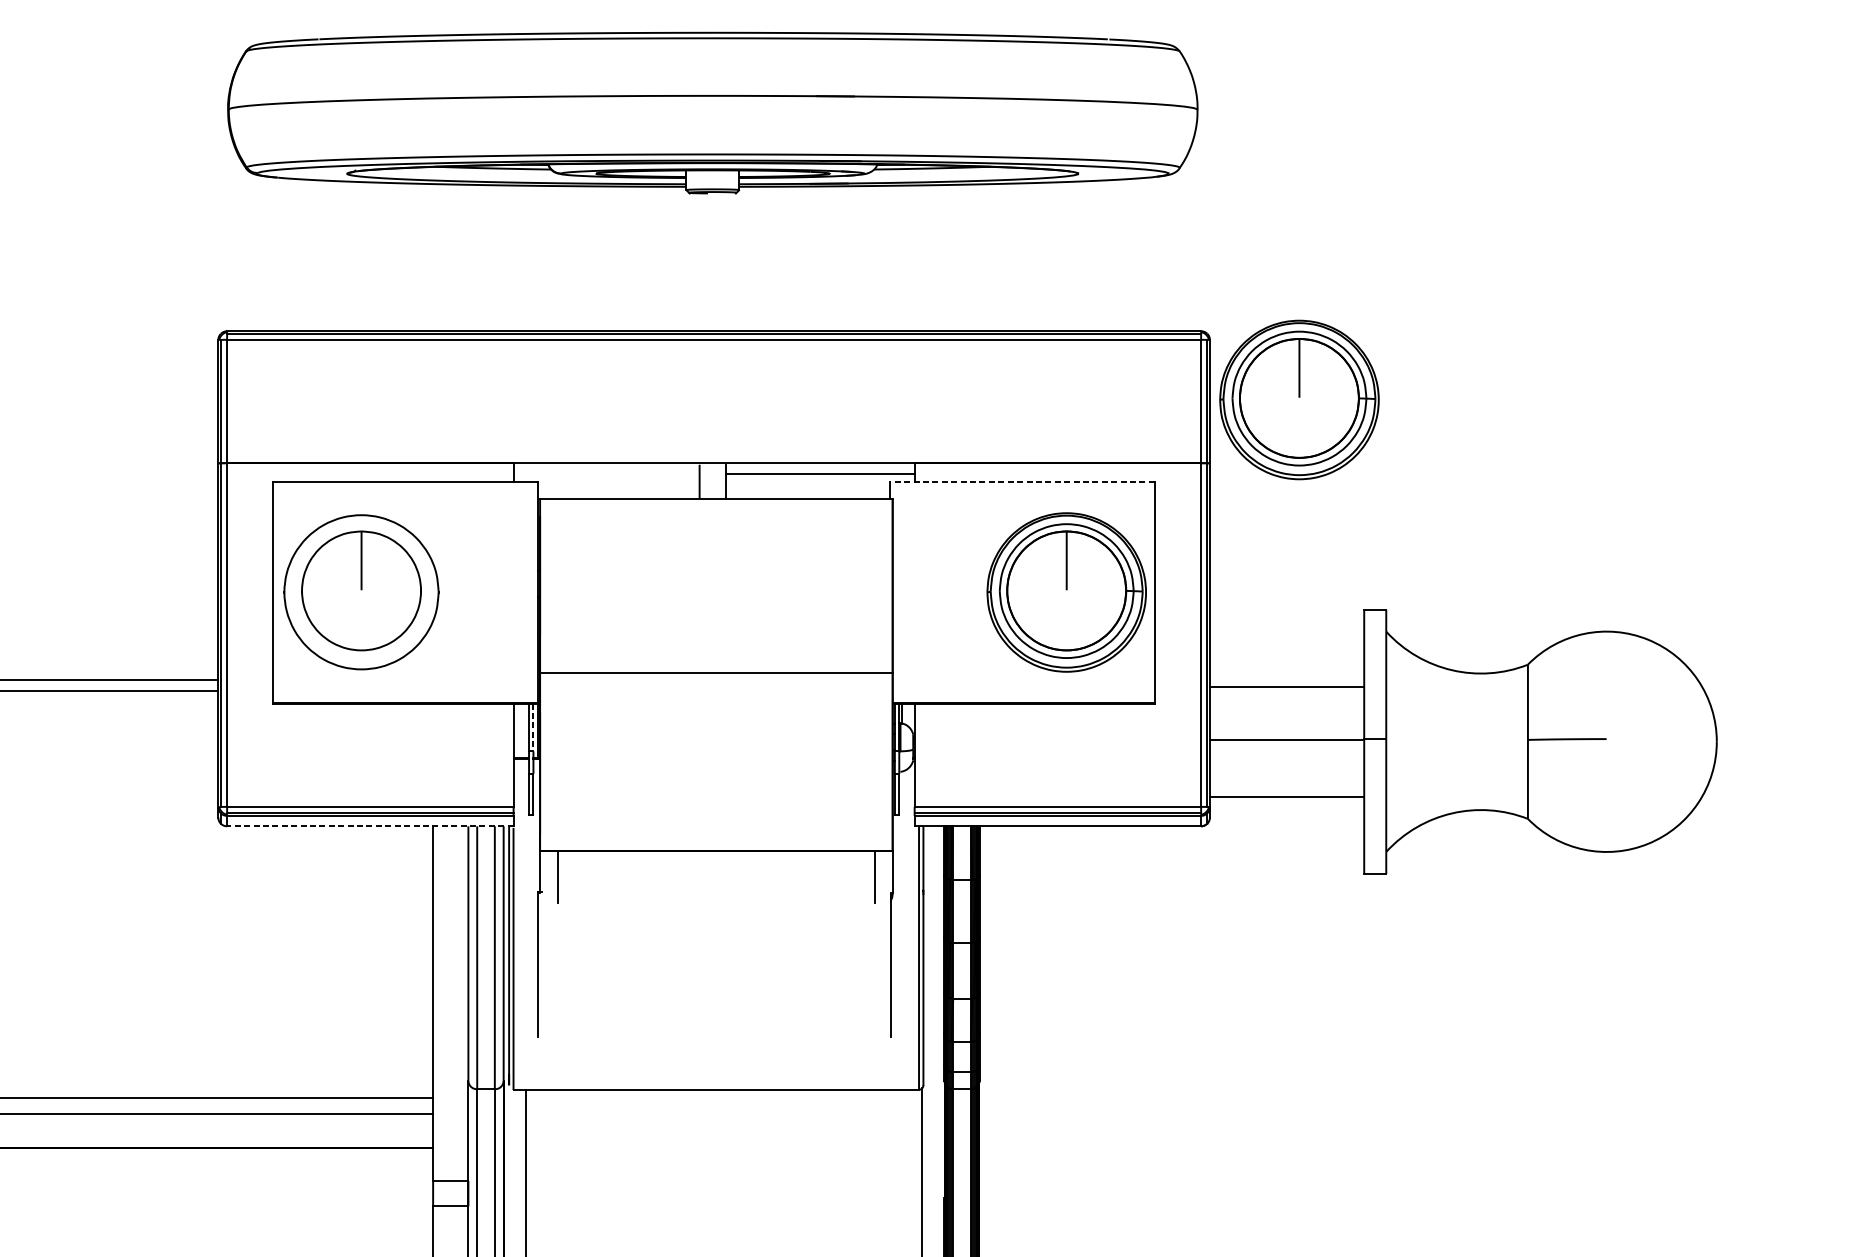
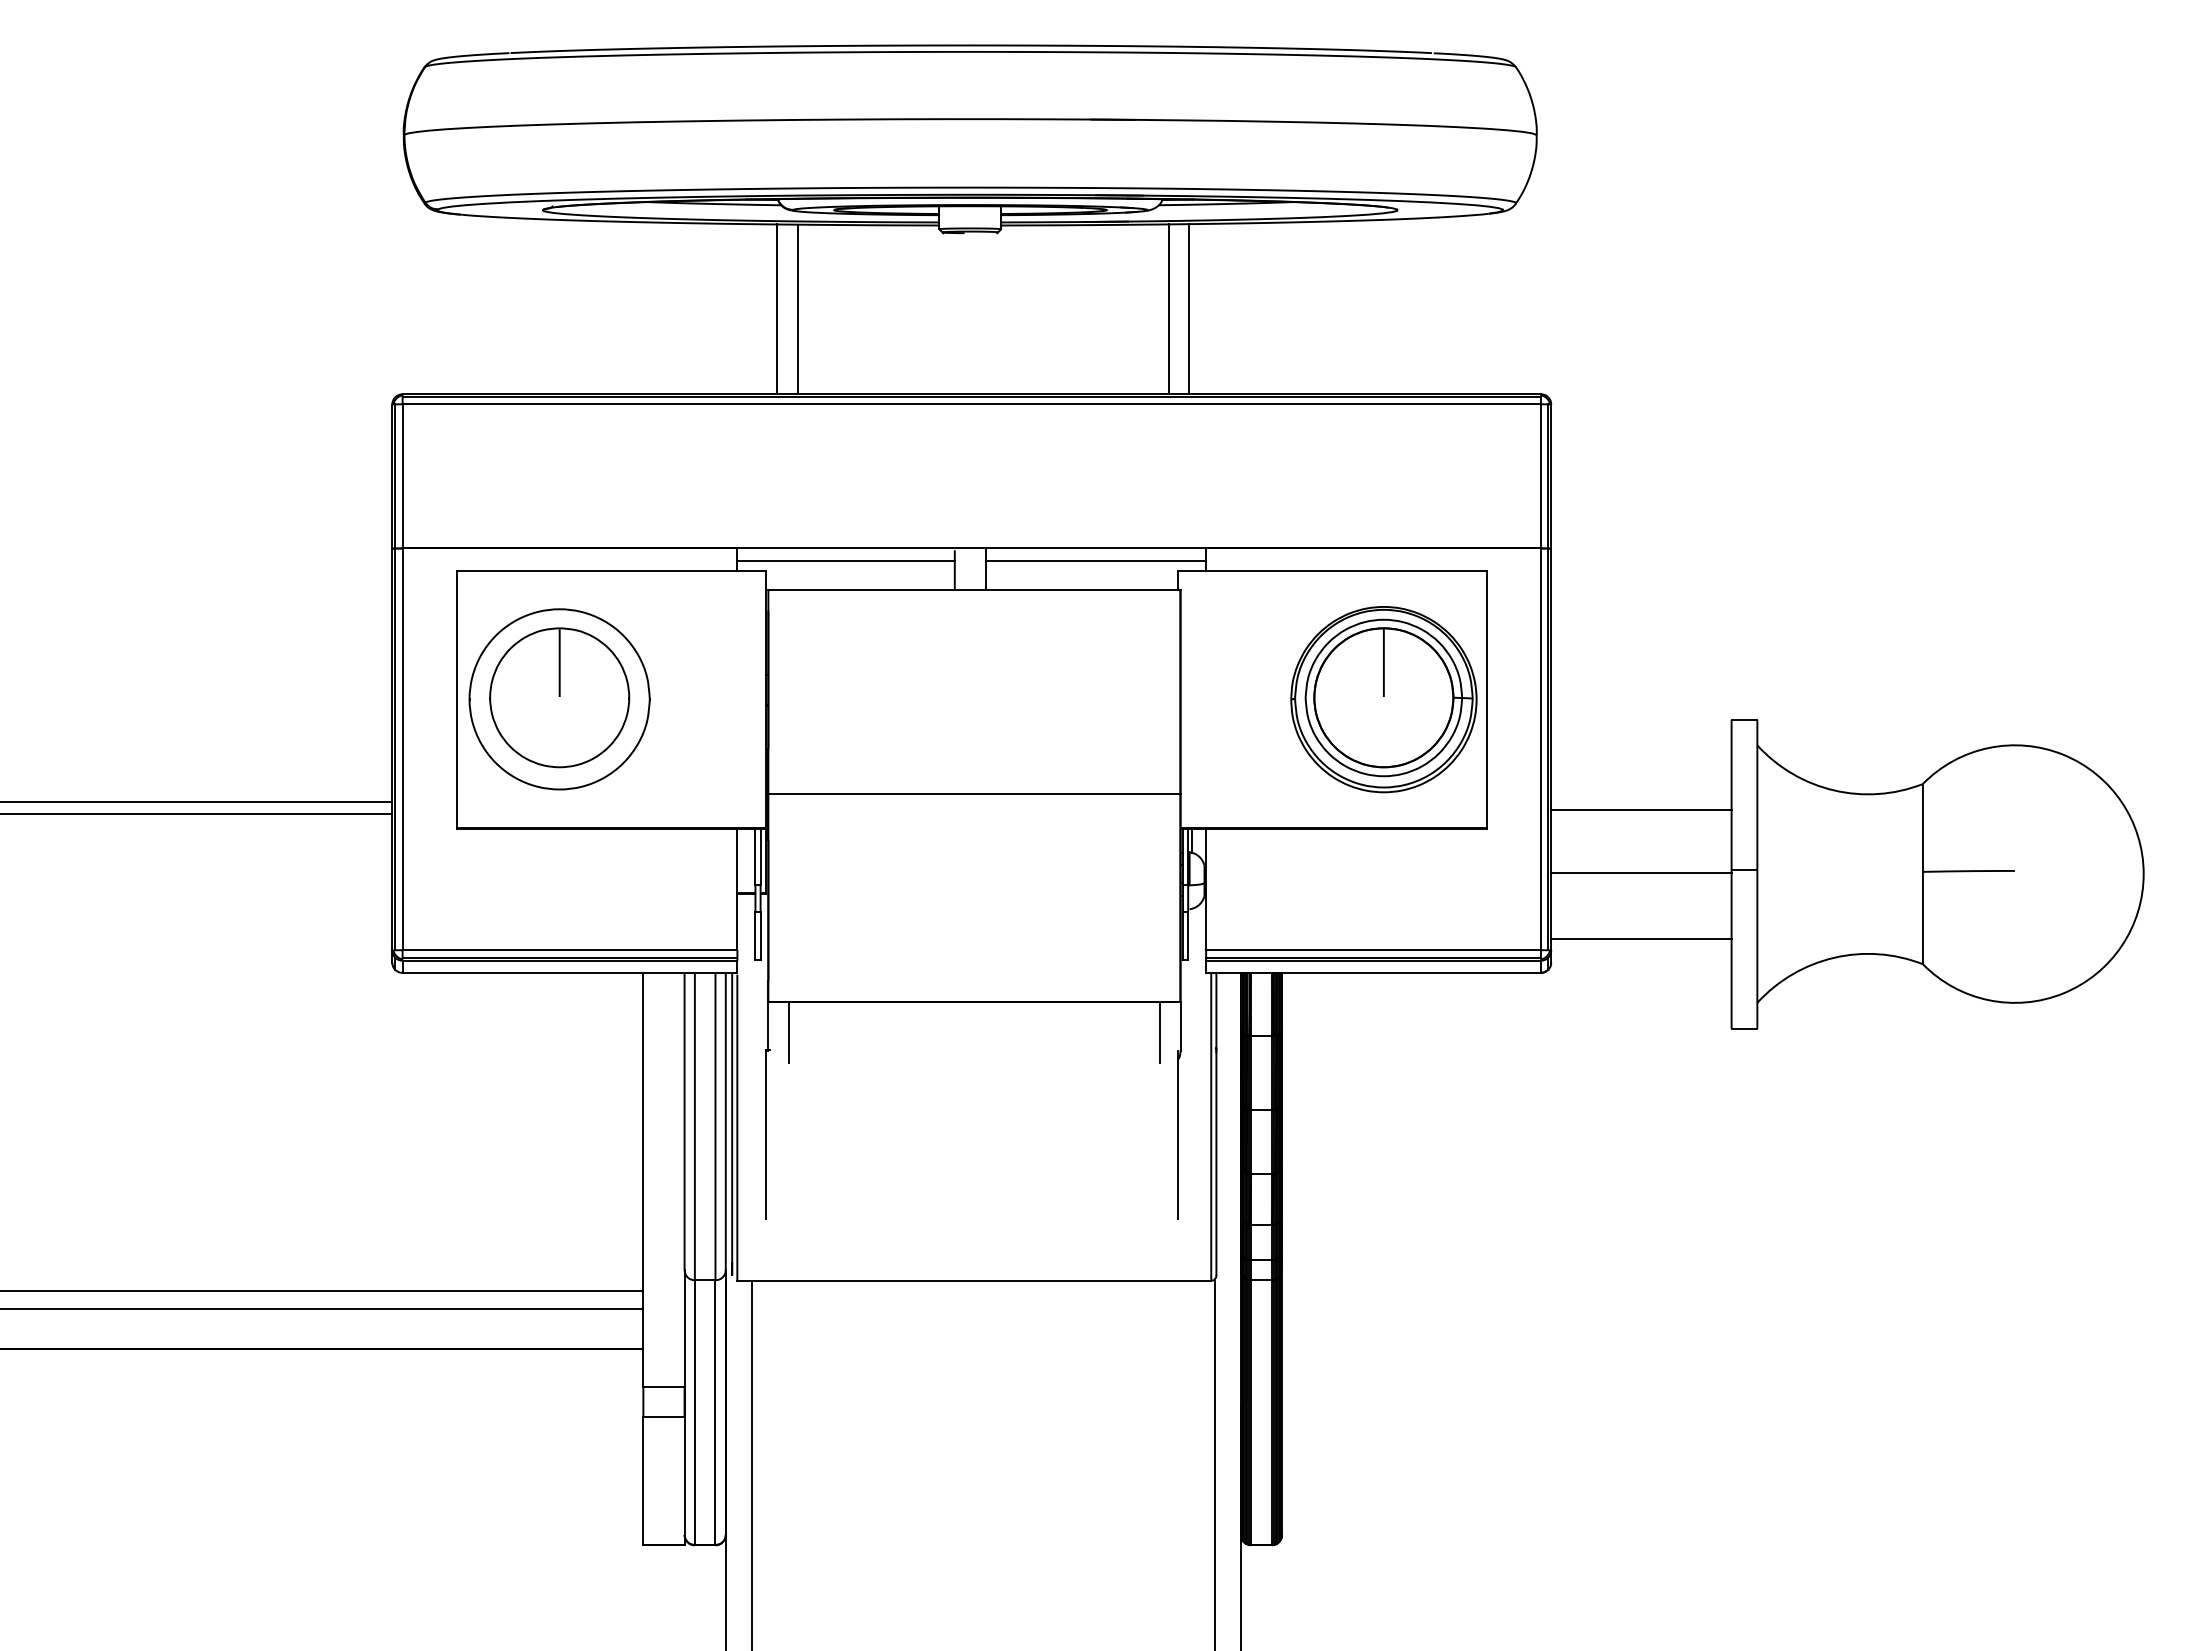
line: (547, 258) -> (777, 309), added
line: (565, 258) -> (797, 309), added
line: (882, 258) -> (1168, 309), added
line: (900, 258) -> (1189, 309), added
part: (1299, 399) -> (1655, 474), removed
line: (606, 474) -> (845, 561), added
line: (1022, 482) -> (1332, 570), dashed -> solid
line: (533, 727) -> (760, 857), dashed -> solid
line: (369, 825) -> (569, 972), dashed -> solid

